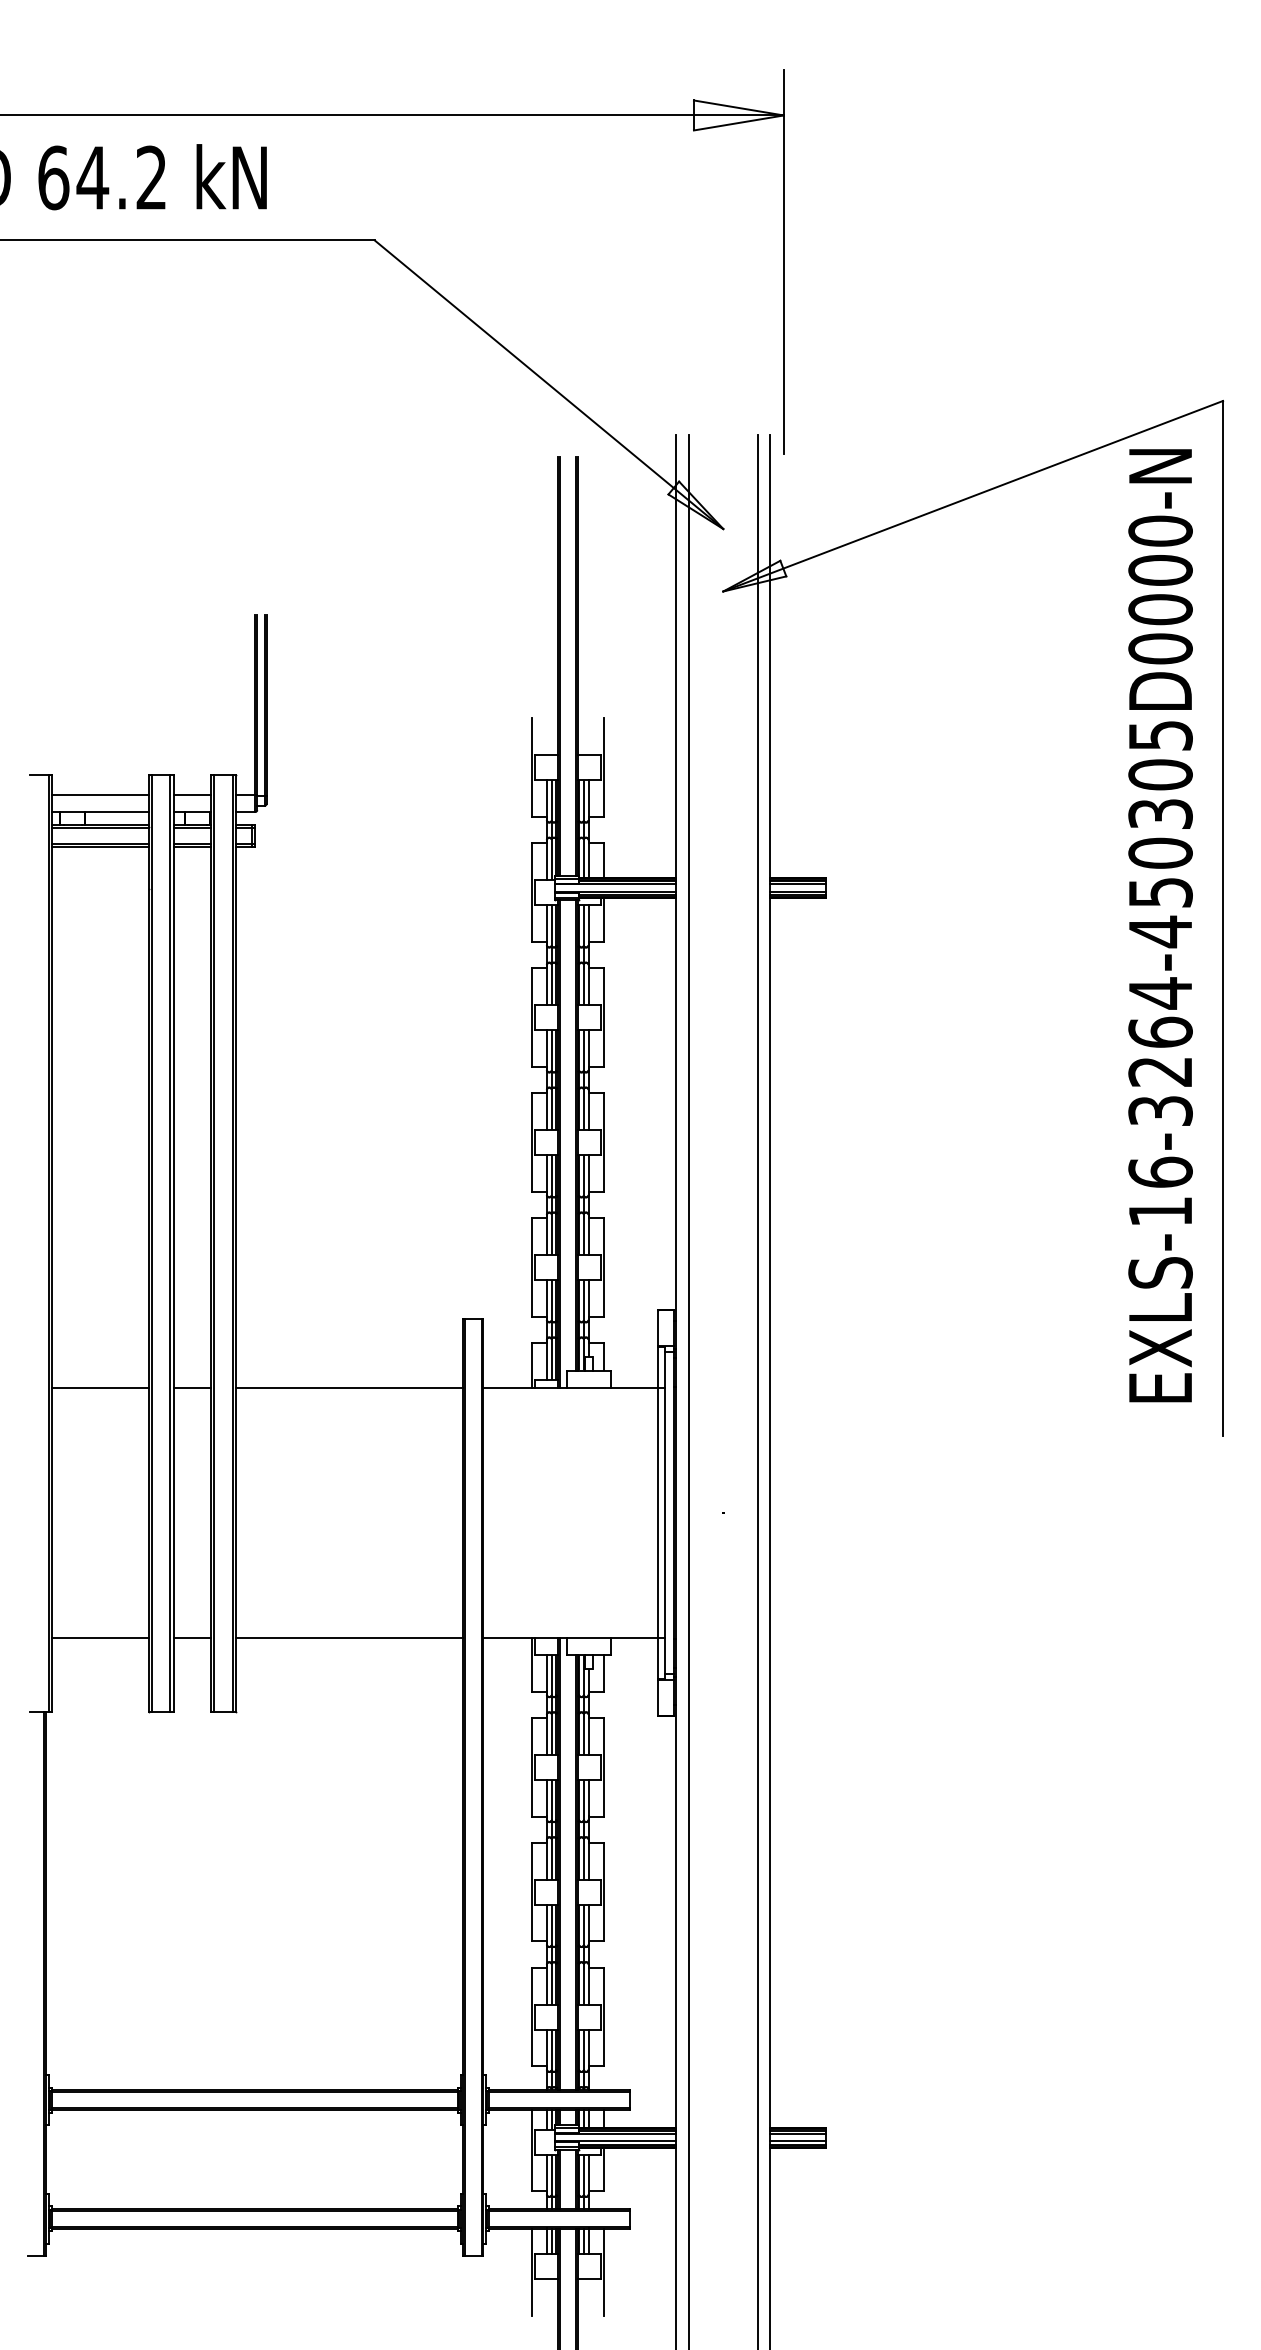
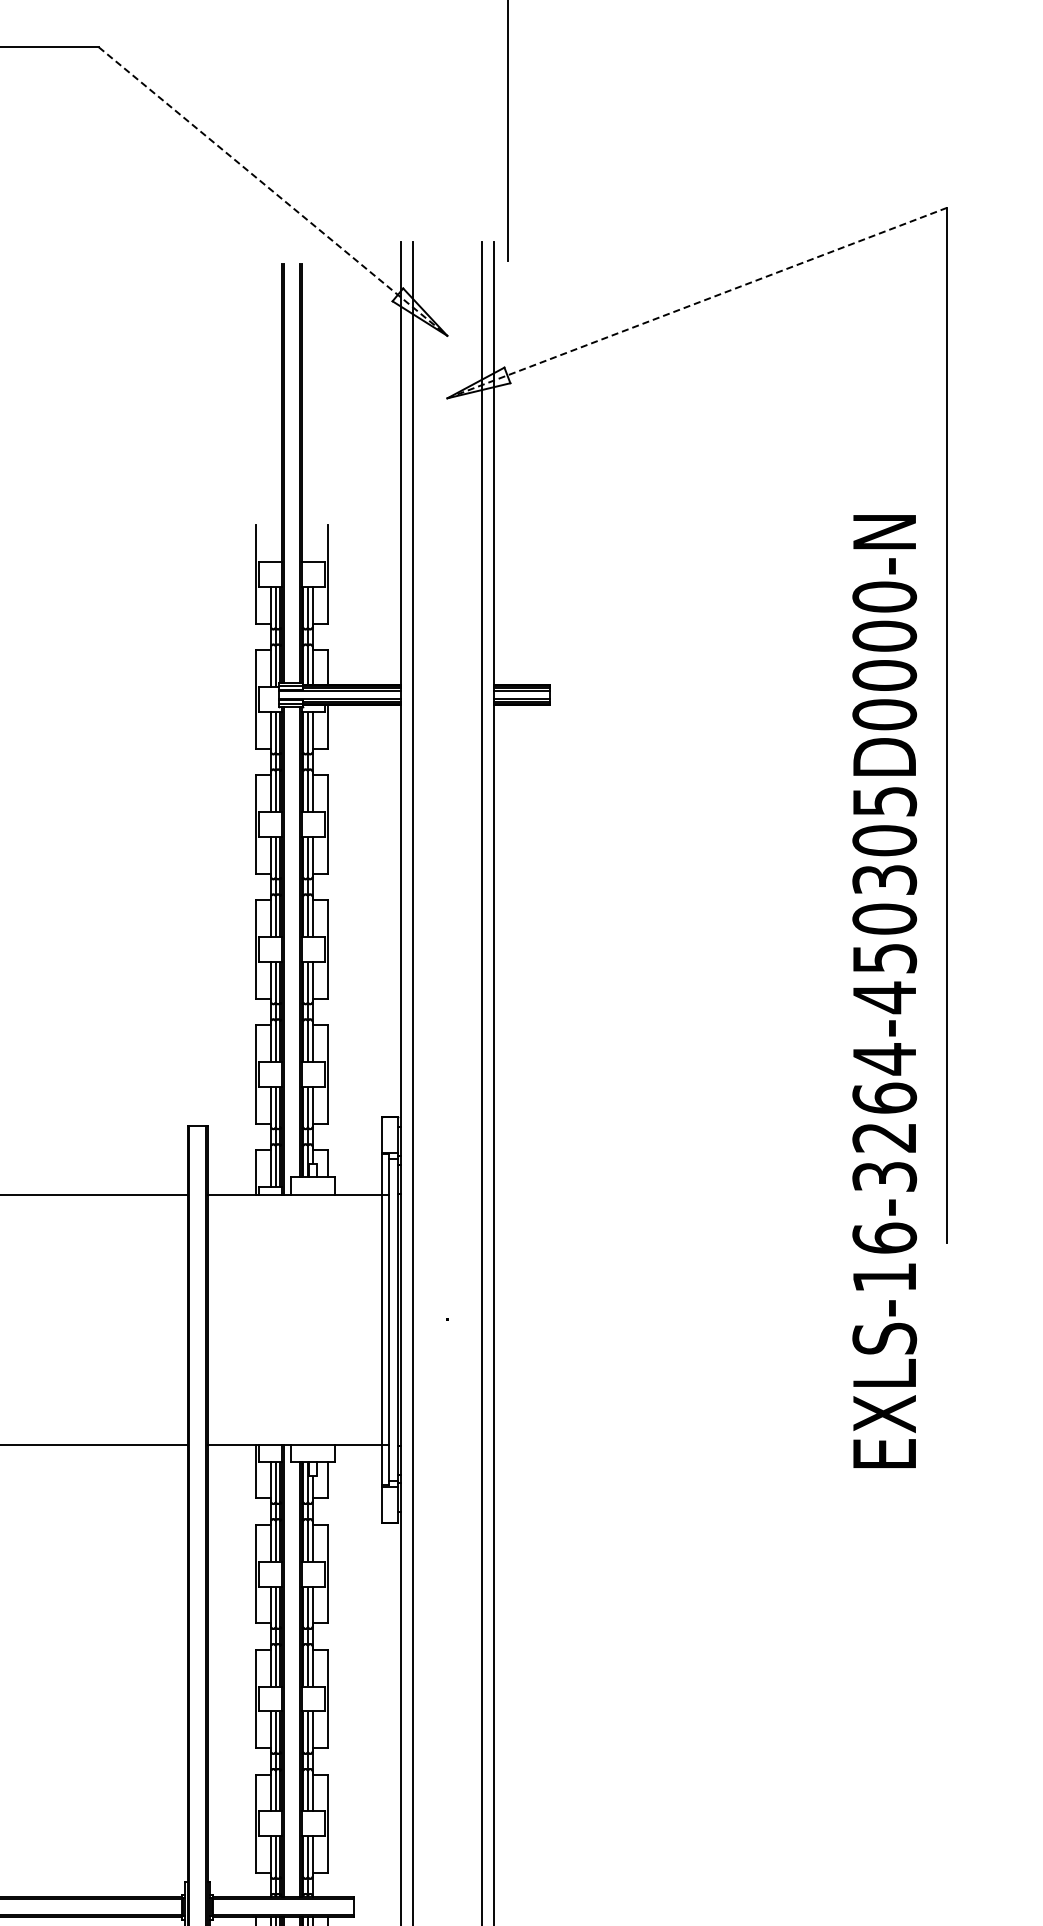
line: (549, 385) -> (273, 192), solid -> dashed
line: (972, 496) -> (696, 303), solid -> dashed
text: (1160, 925) -> (884, 991), moved

